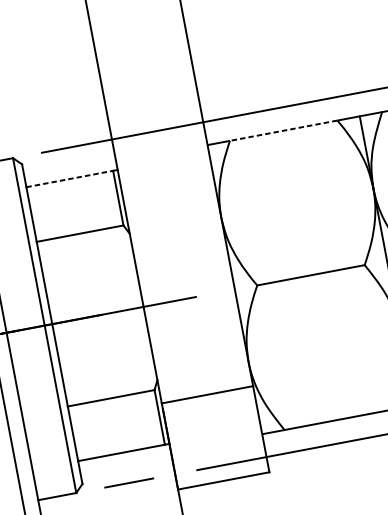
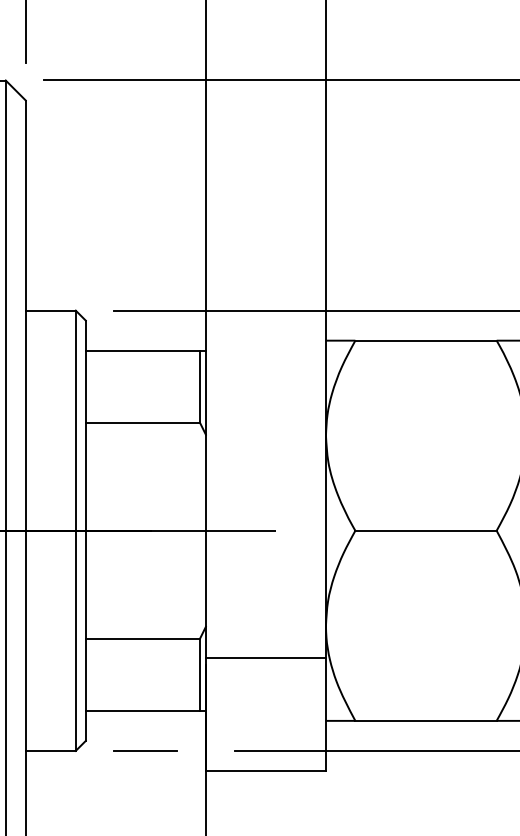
line: (284, 130) -> (426, 340), dashed -> solid
line: (70, 178) -> (143, 350), dashed -> solid

